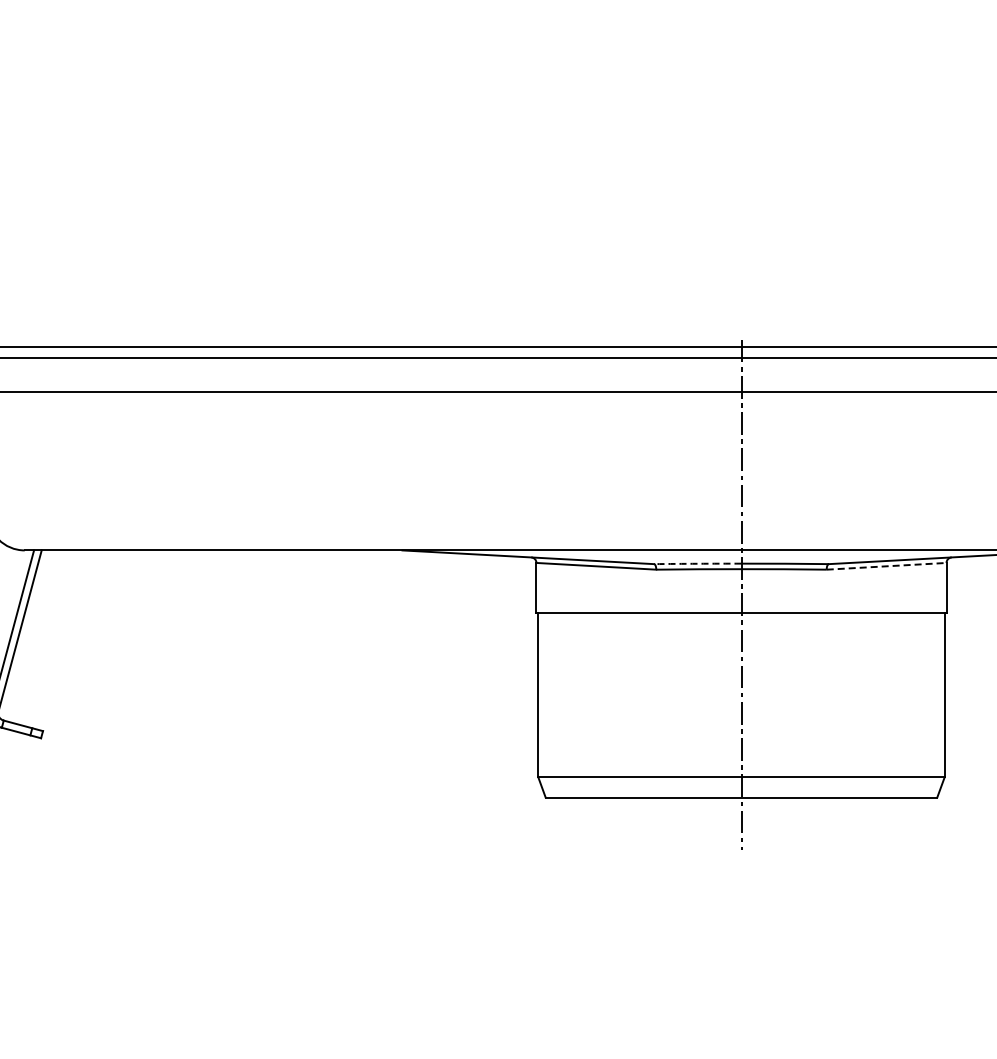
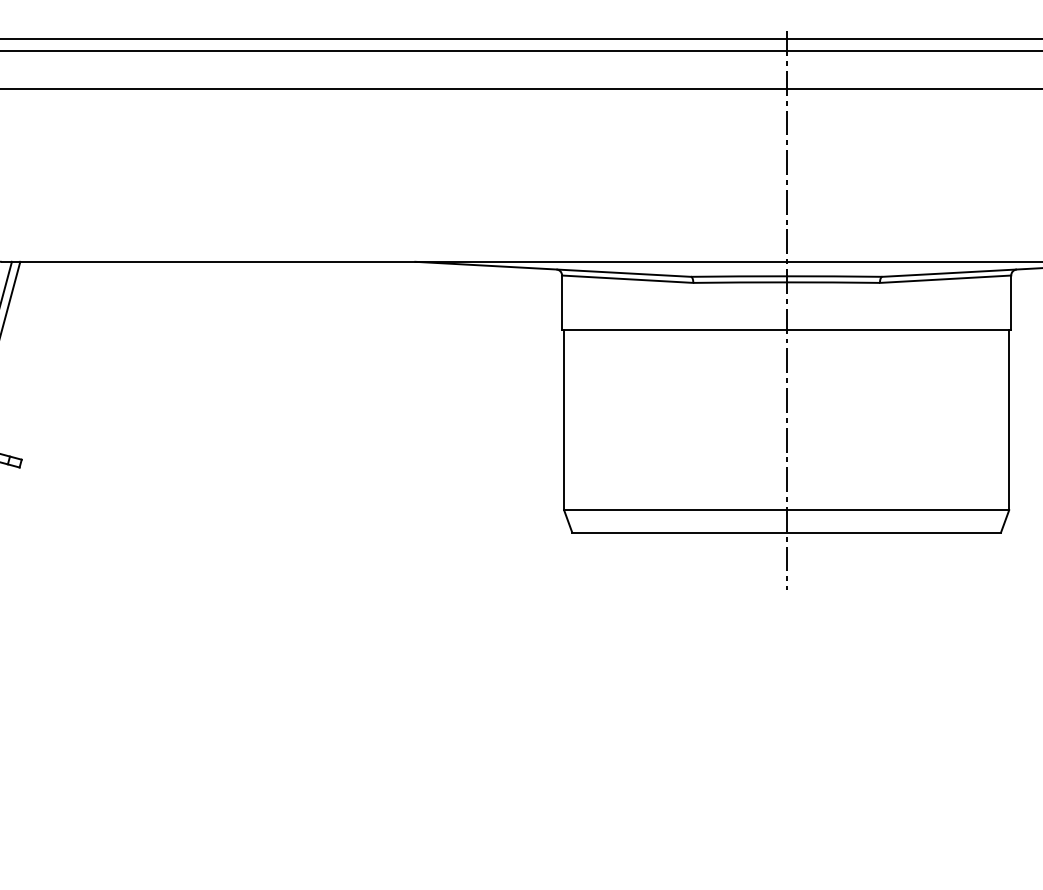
arc: (697, 563) -> (738, 276), dashed -> solid
line: (887, 566) -> (946, 279), dashed -> solid

